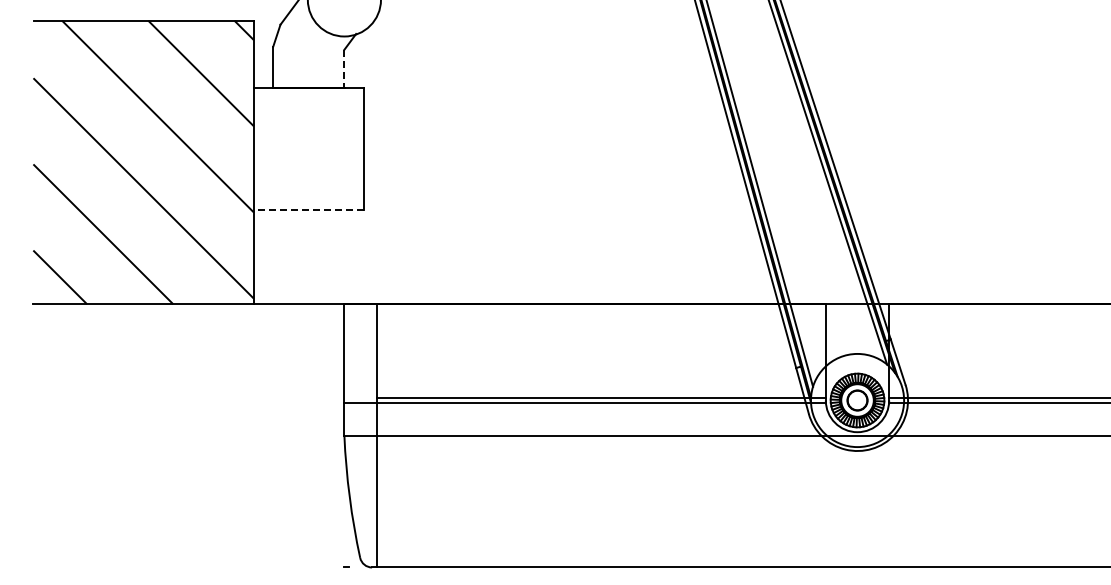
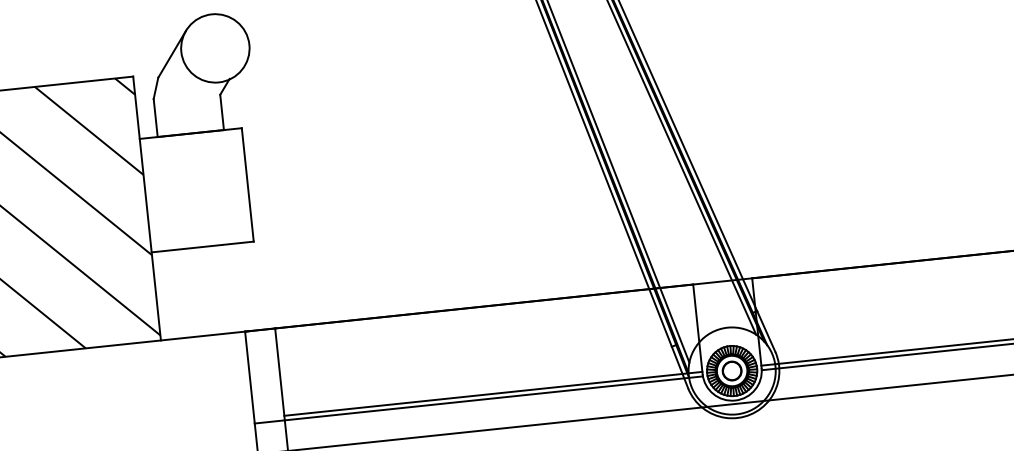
line: (344, 68) -> (222, 112), dashed -> solid
line: (308, 209) -> (202, 246), dashed -> solid

